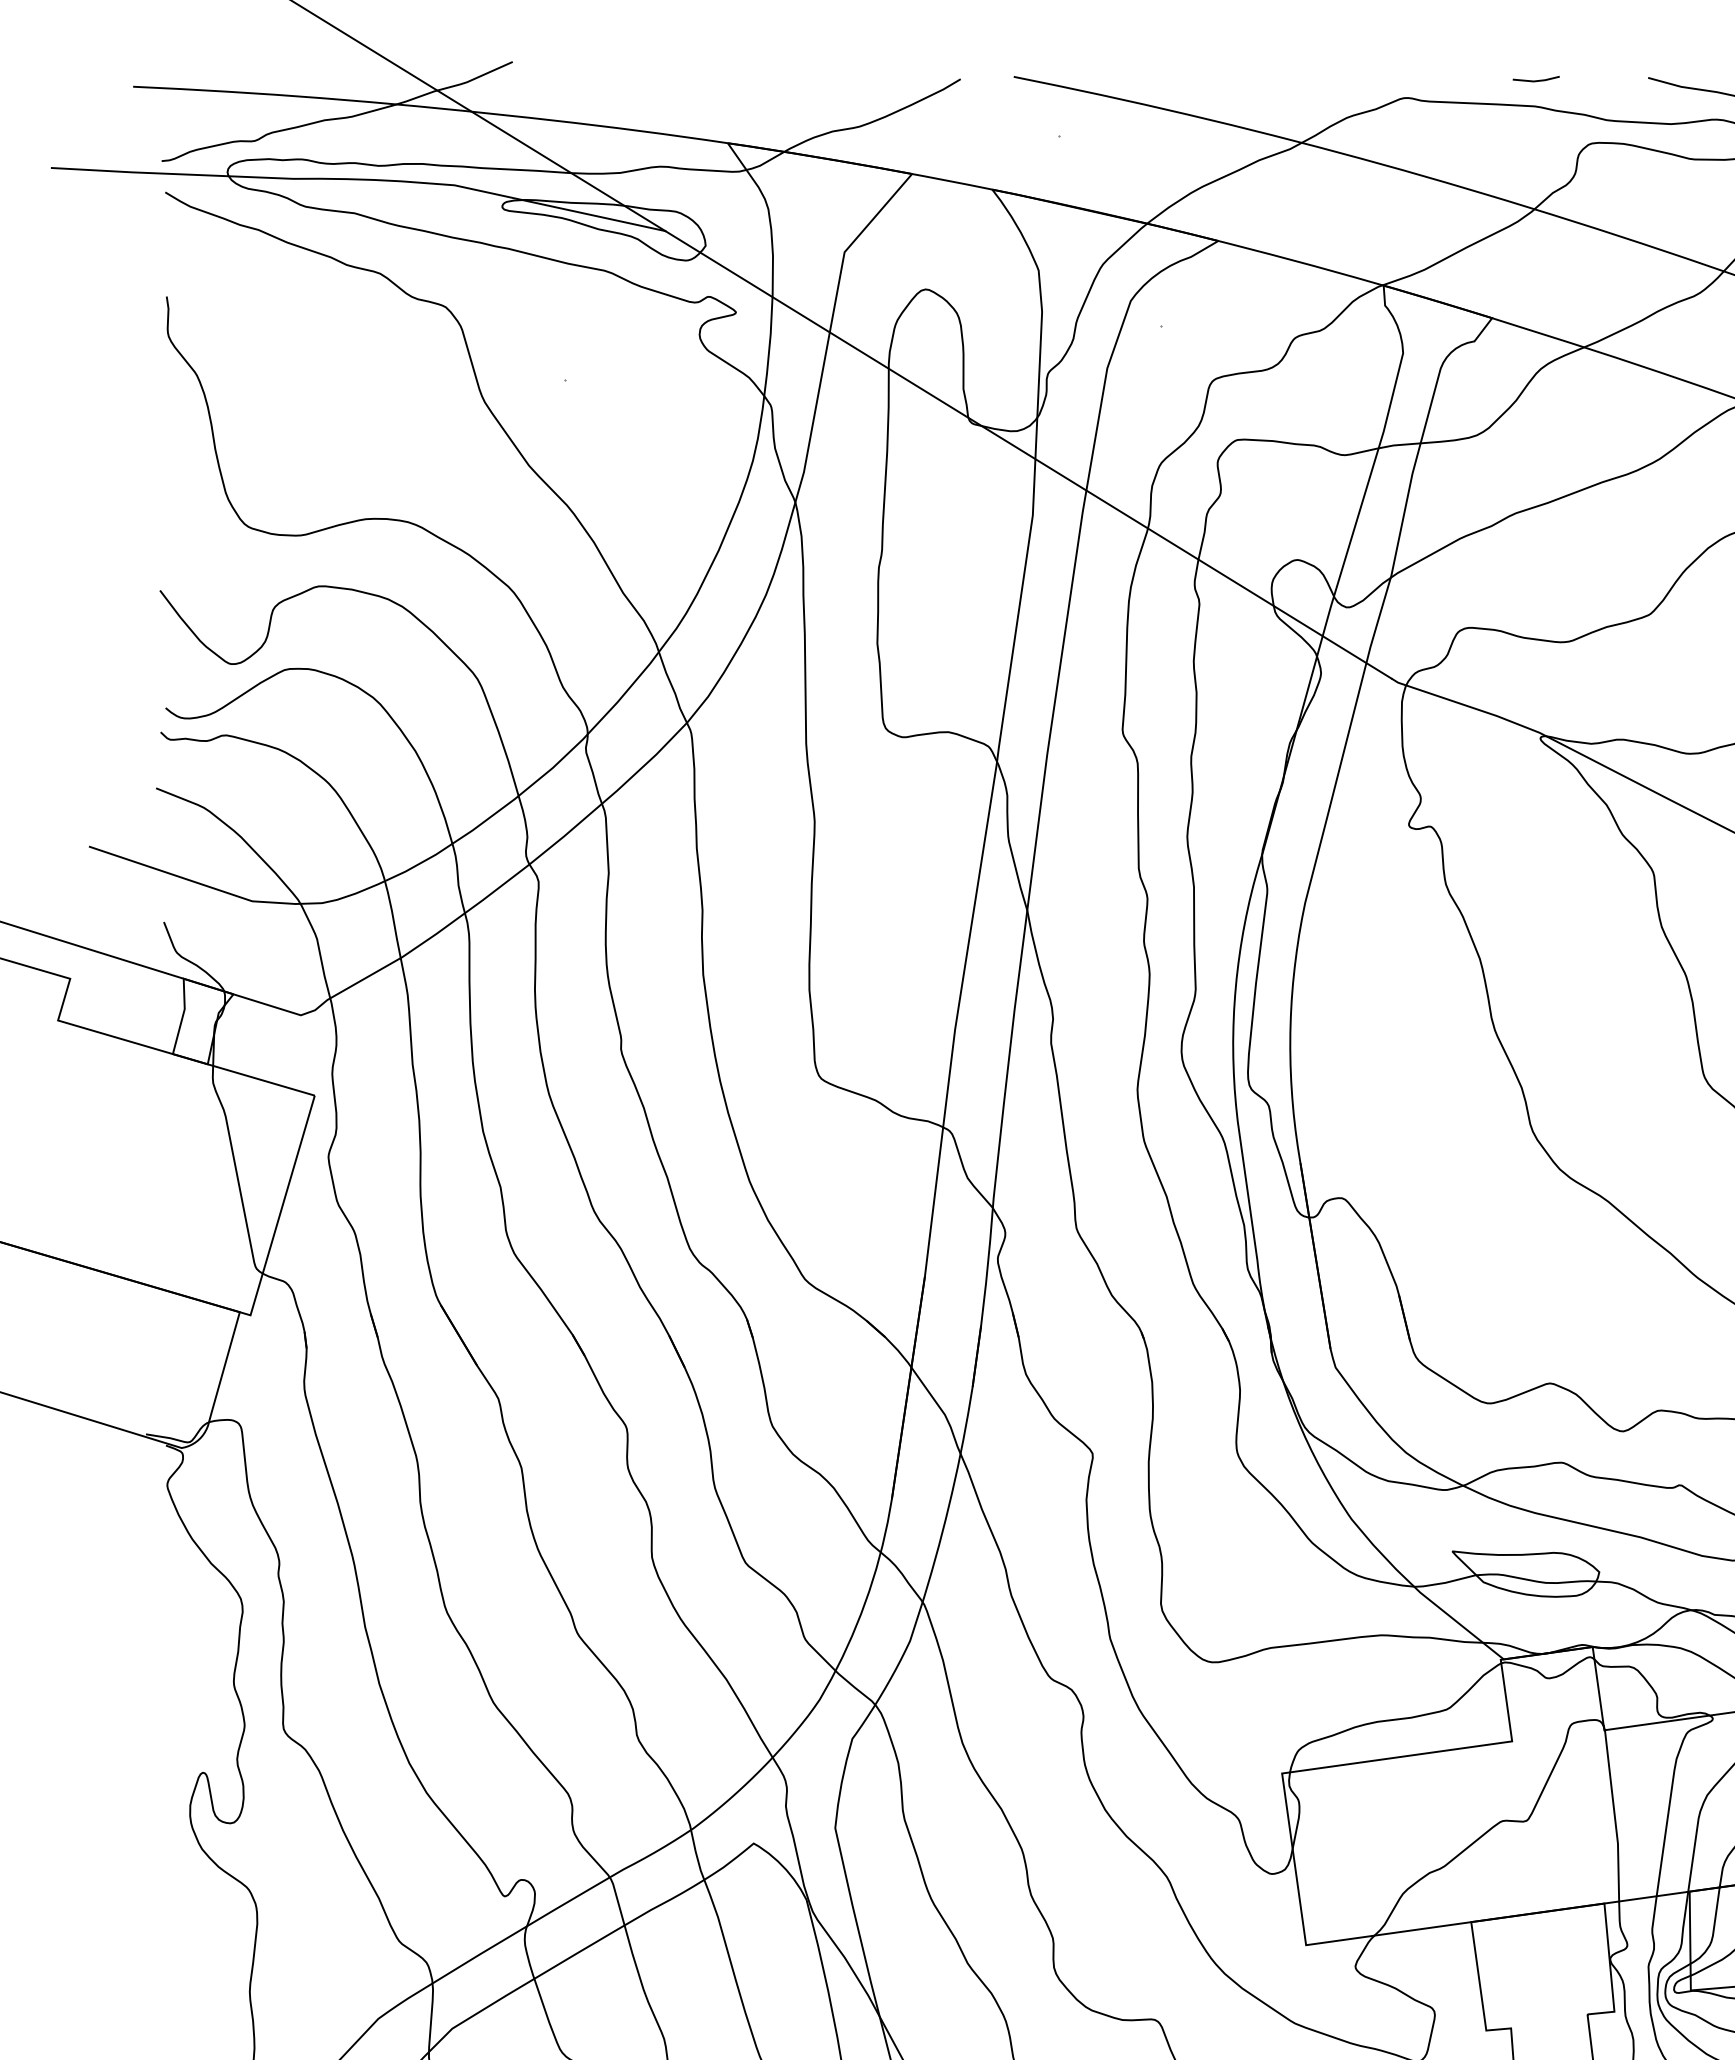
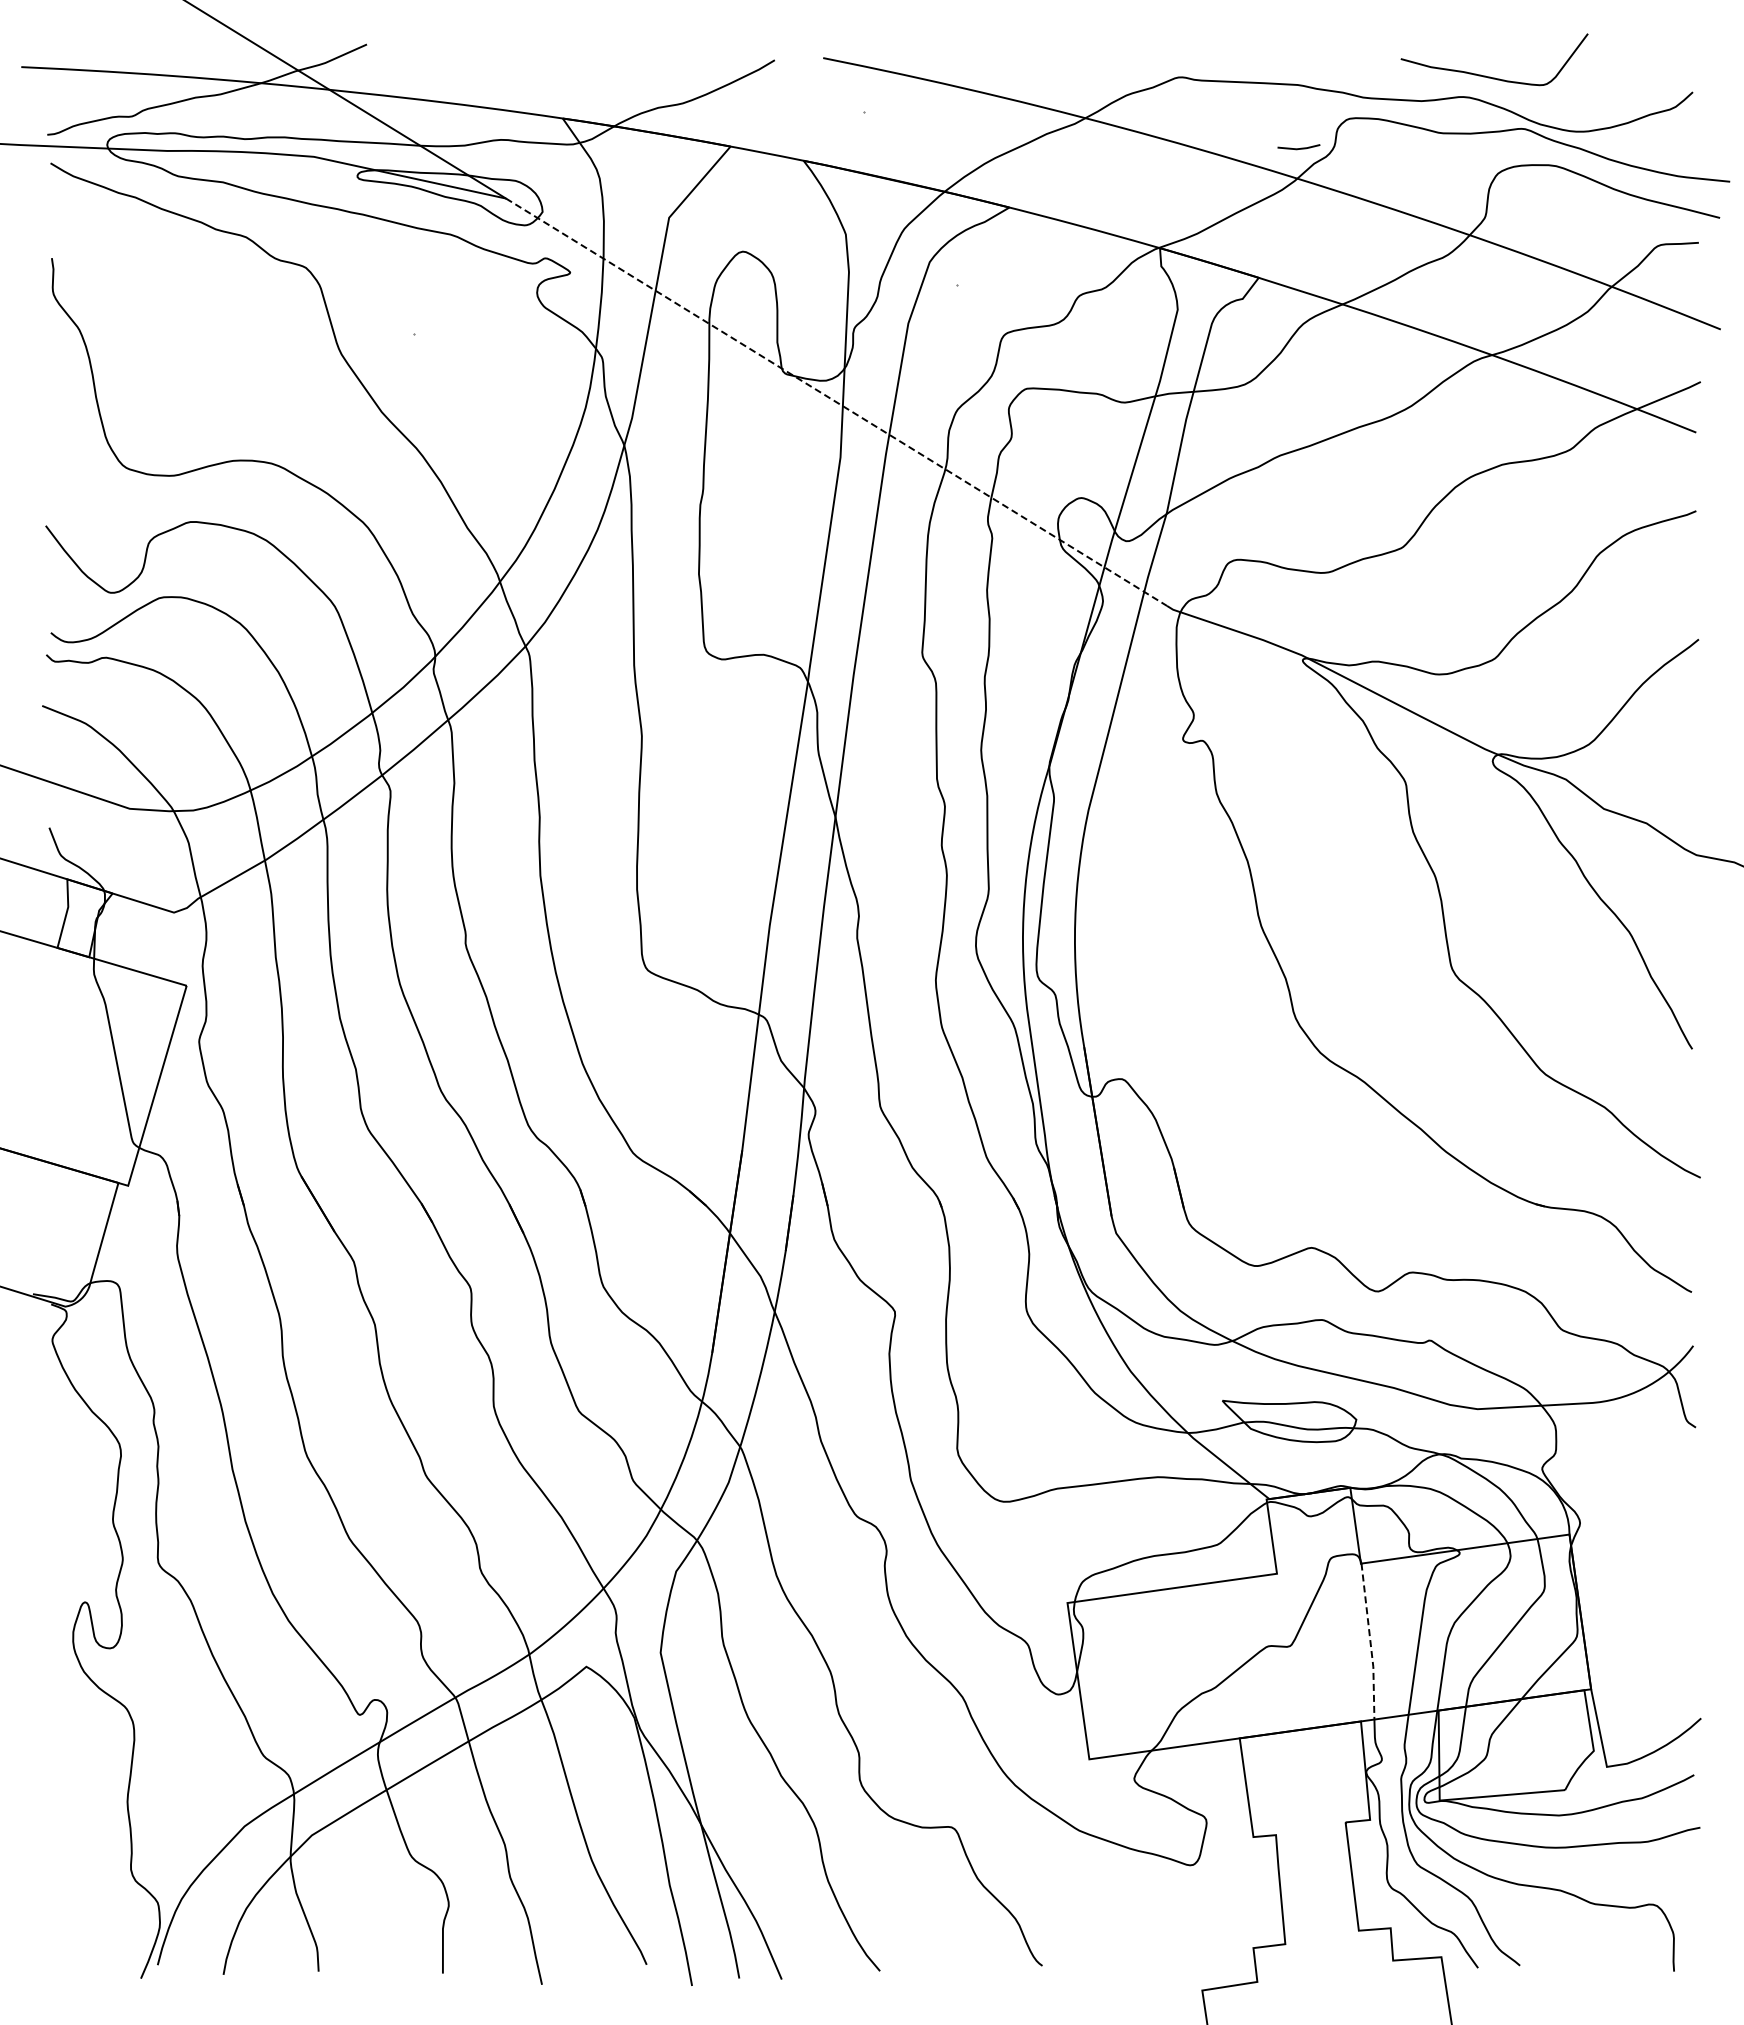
line: (1535, 80) -> (1298, 148), moved
line: (1028, 455) -> (836, 402), solid -> dashed
line: (1614, 1816) -> (1370, 1642), solid -> dashed

